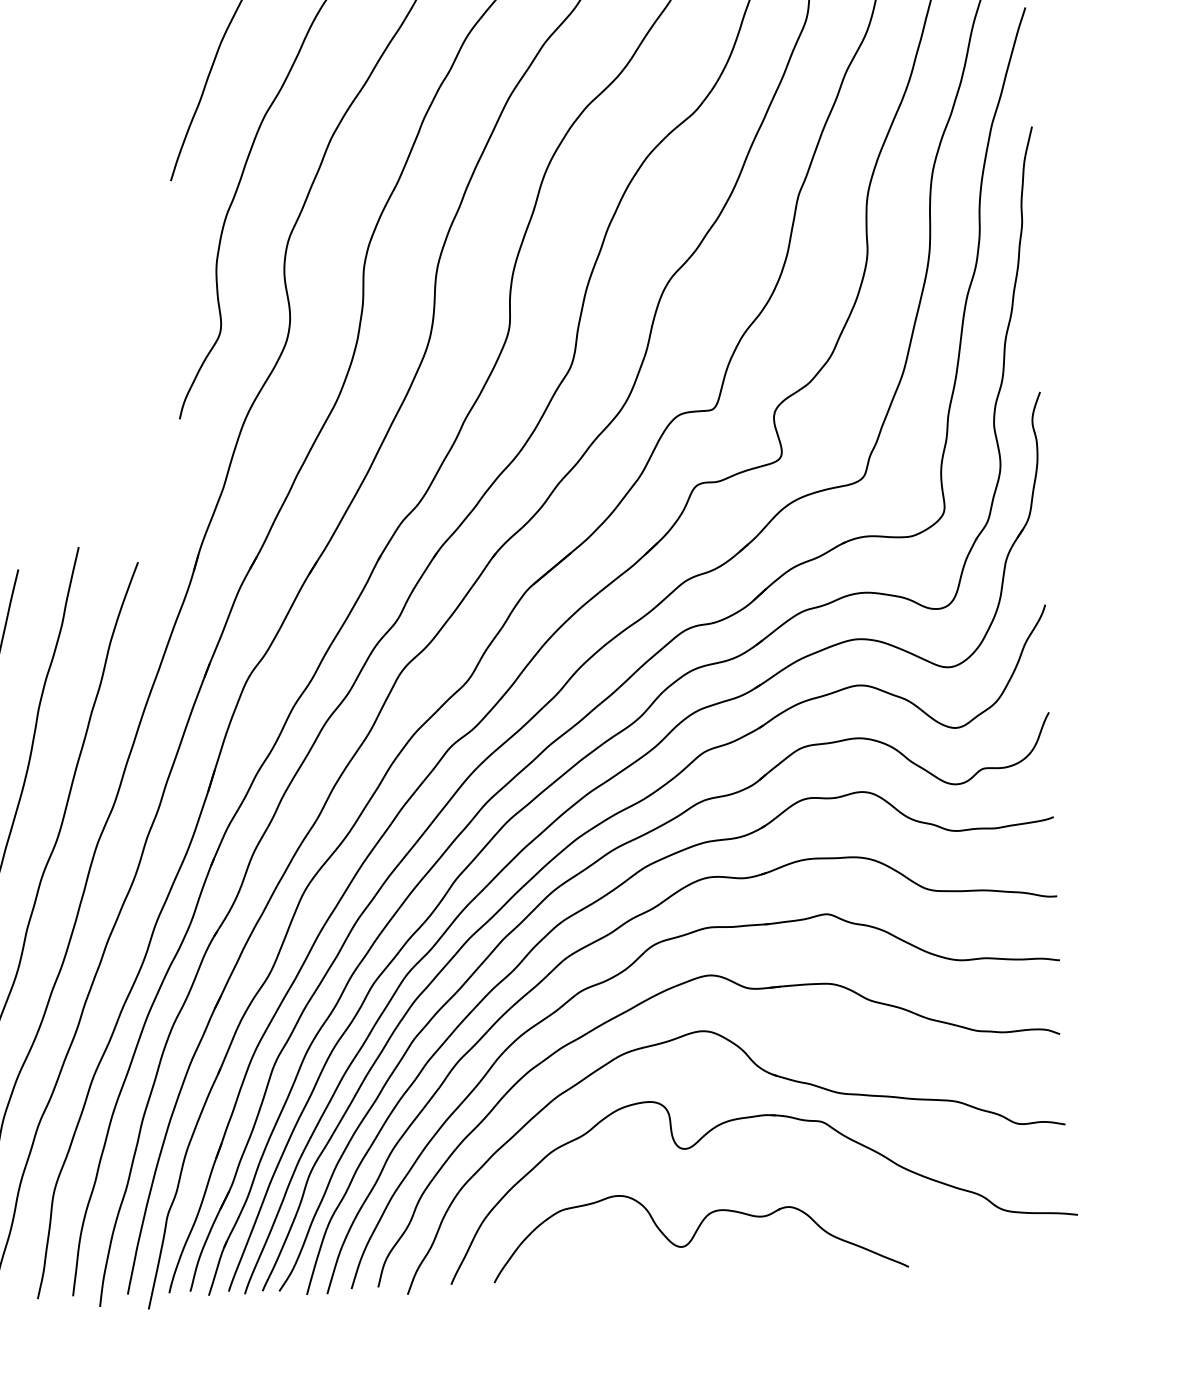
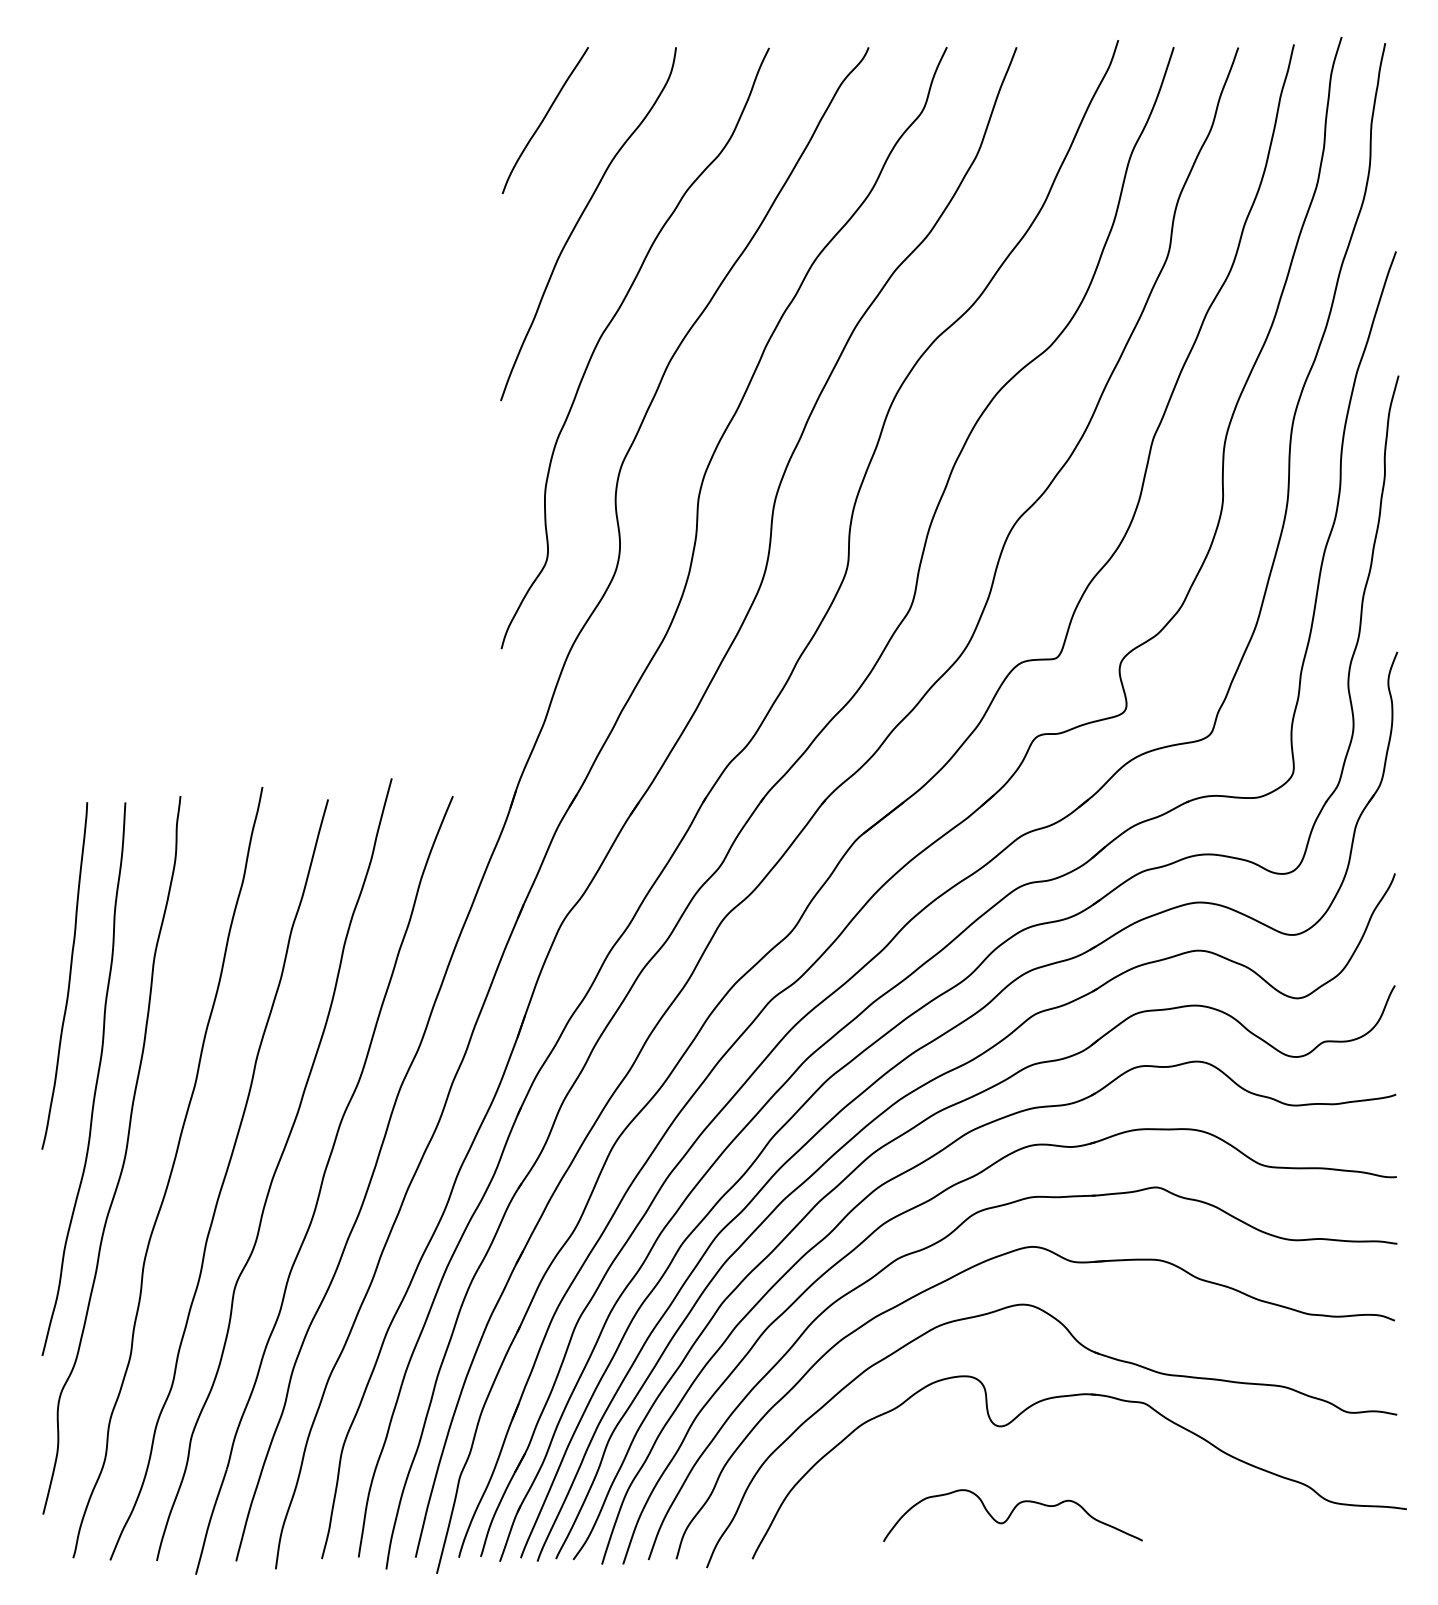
part: (699, 1234) -> (1012, 1515), size x0.6

